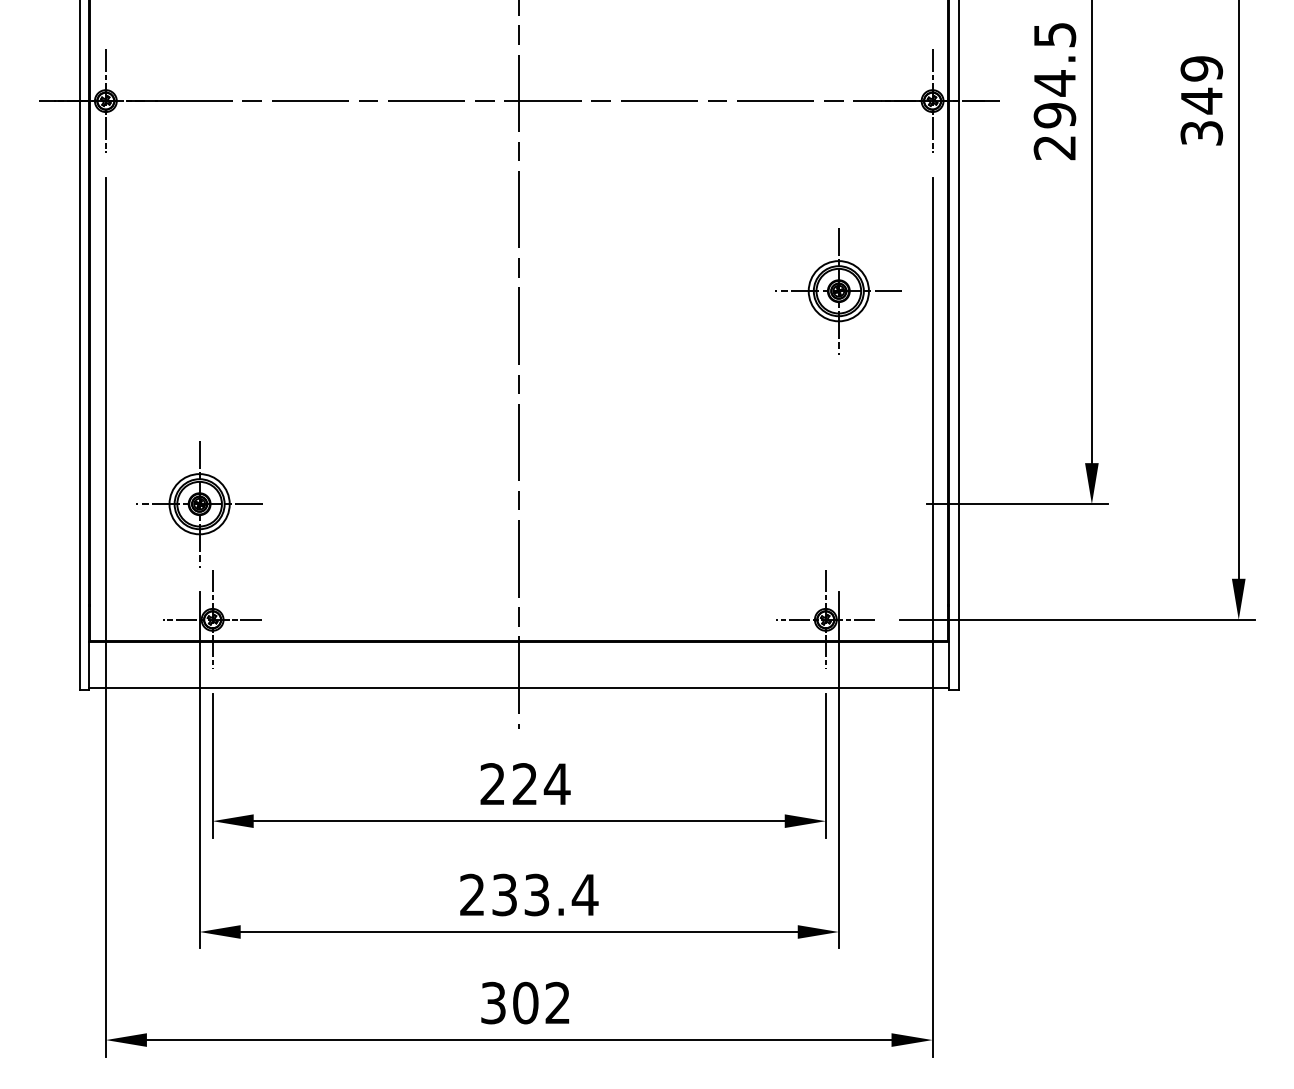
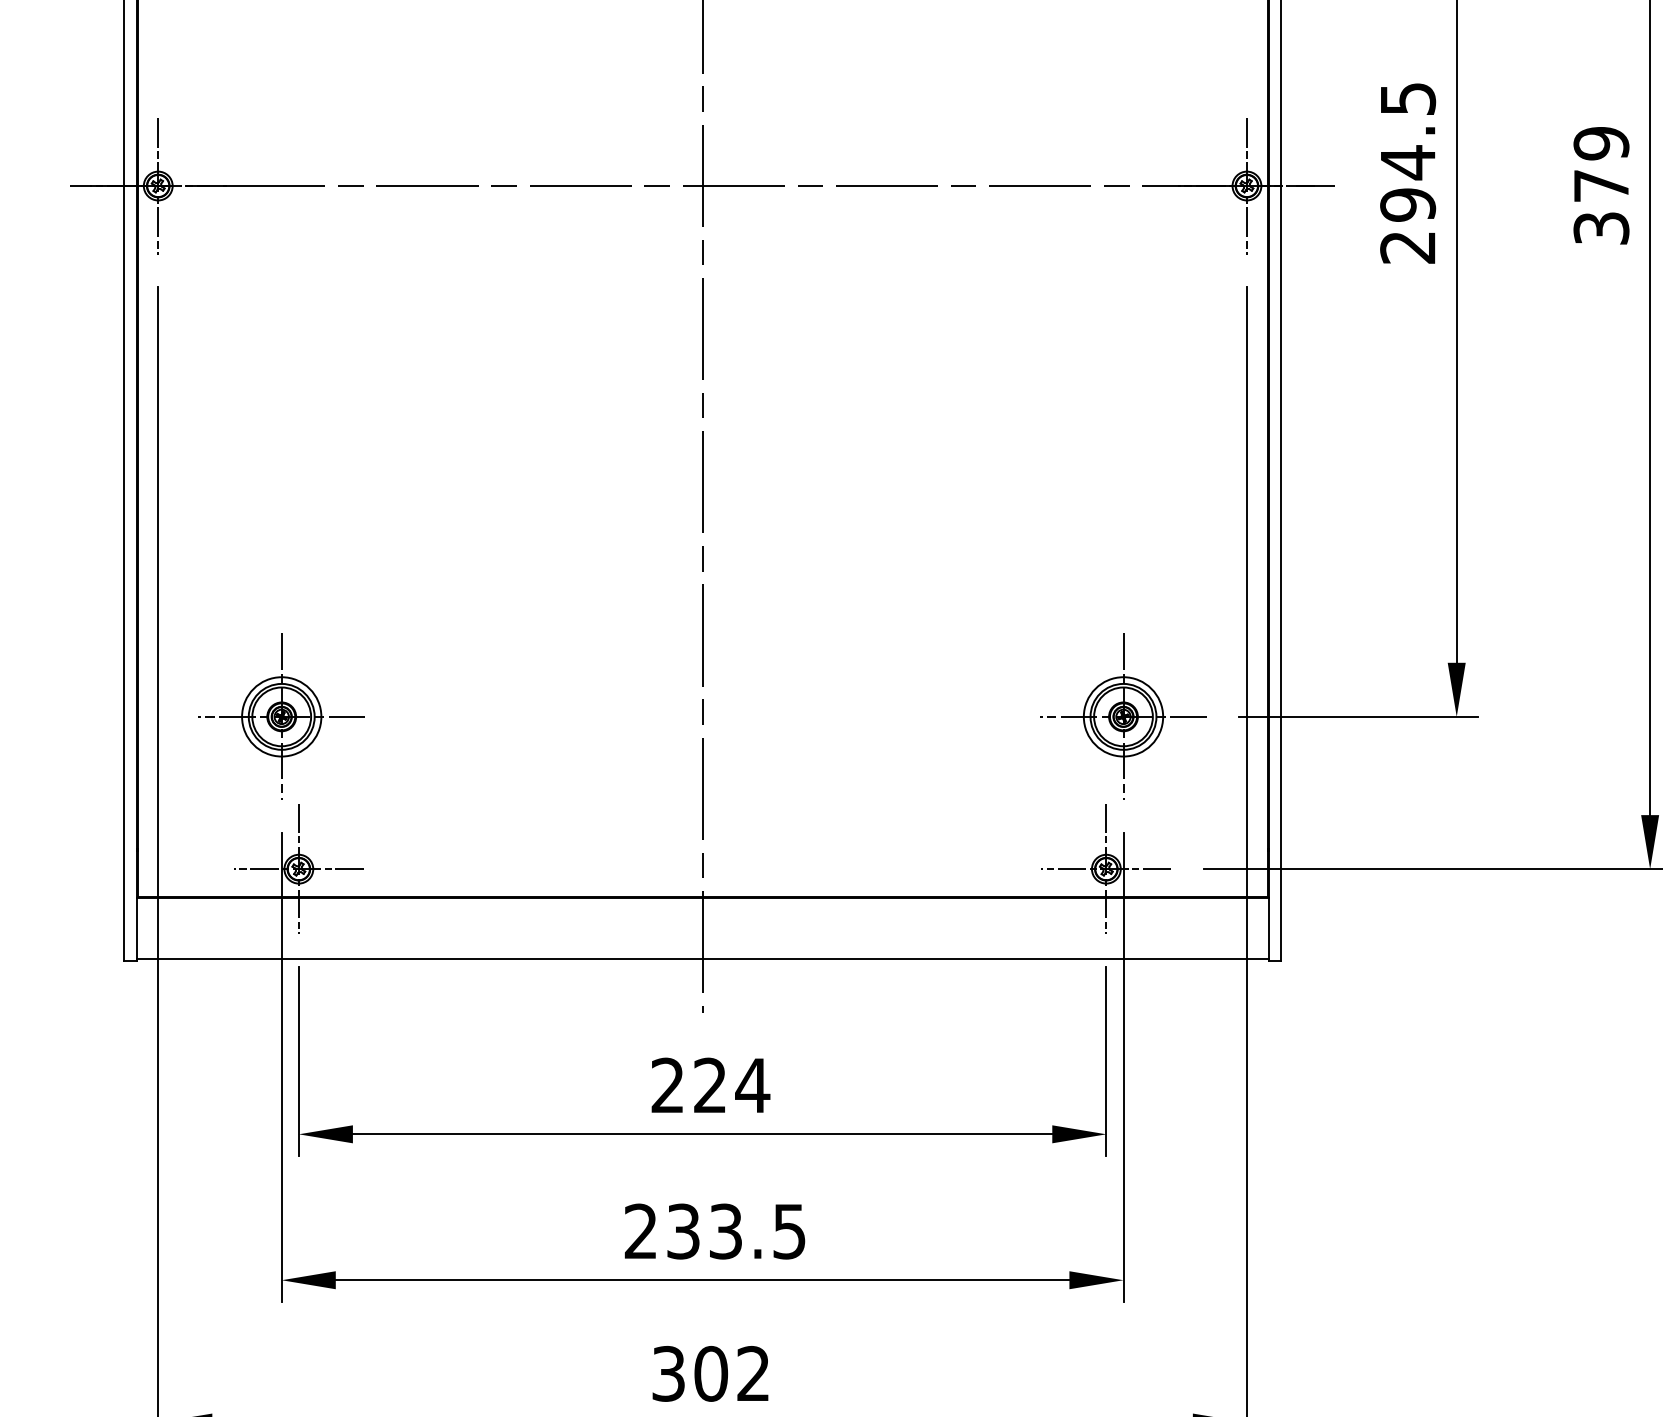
text: (1201, 100) -> (1601, 185), 349 -> 379
part: (838, 291) -> (1123, 717), moved
text: (584, 895) -> (788, 1232), 233.4 -> 233.5

